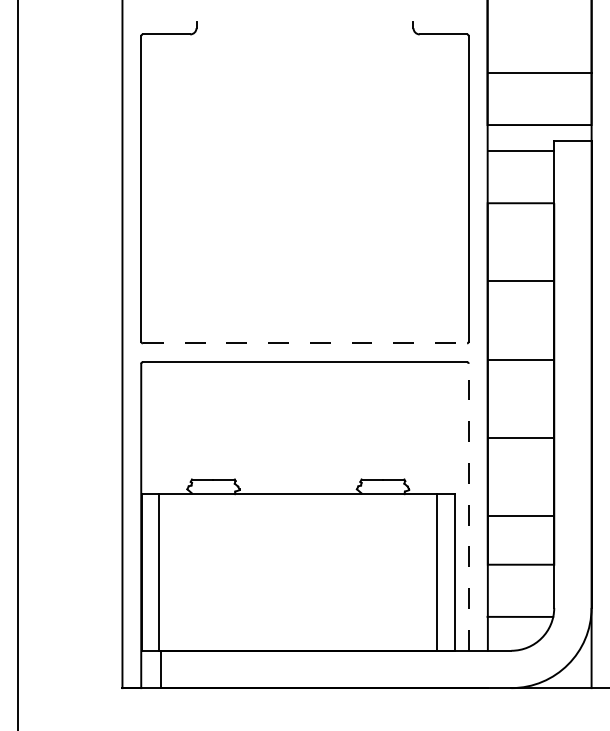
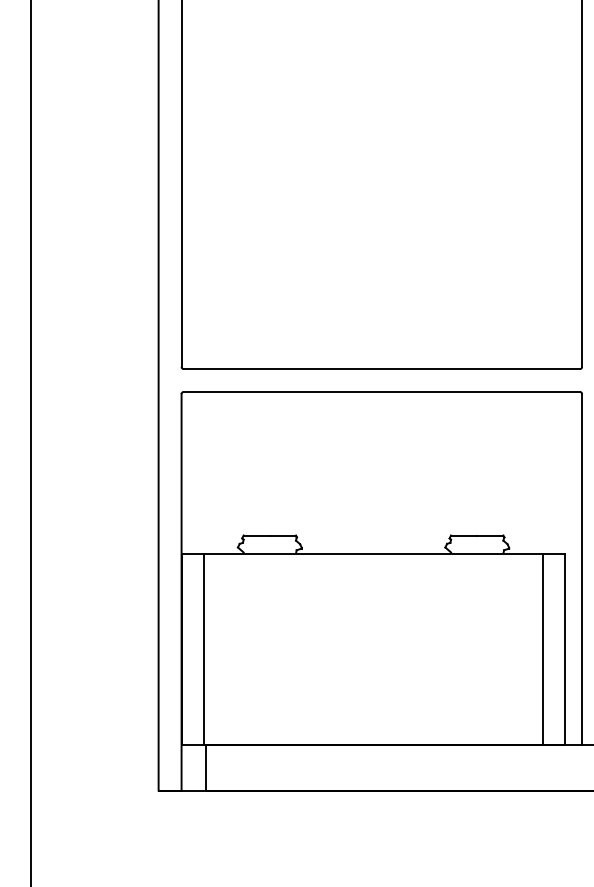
line: (305, 343) -> (382, 369), dashed -> solid
line: (468, 506) -> (581, 568), dashed -> solid

